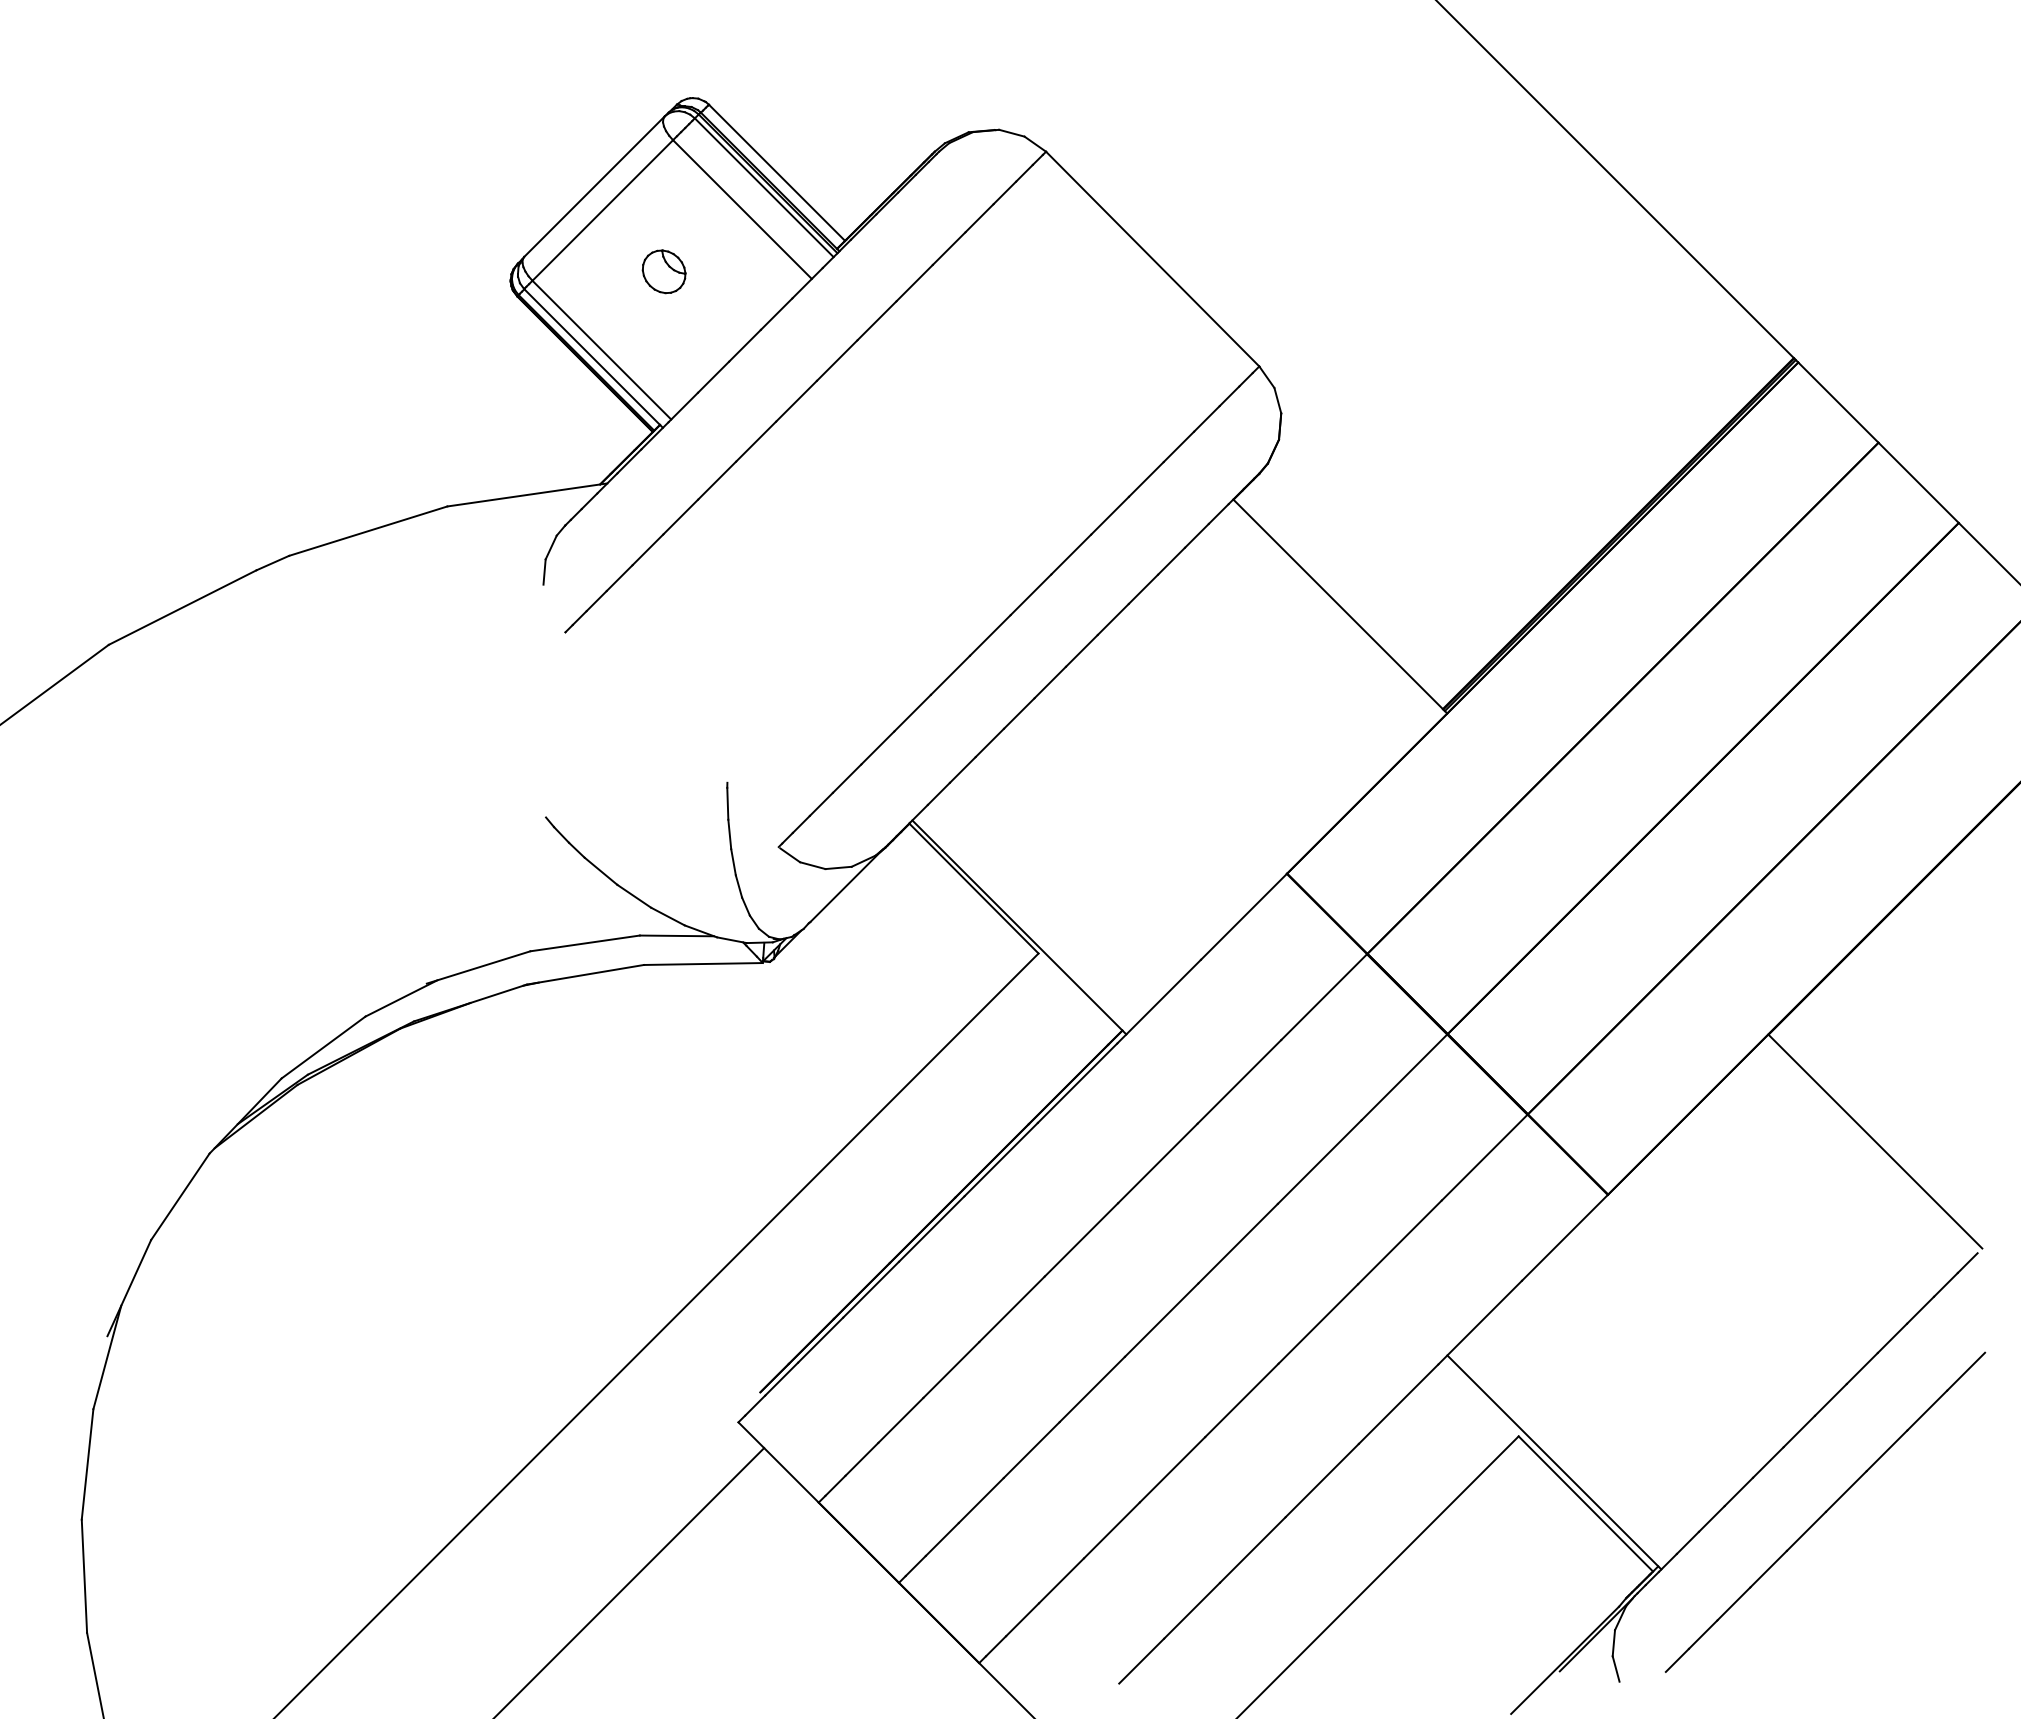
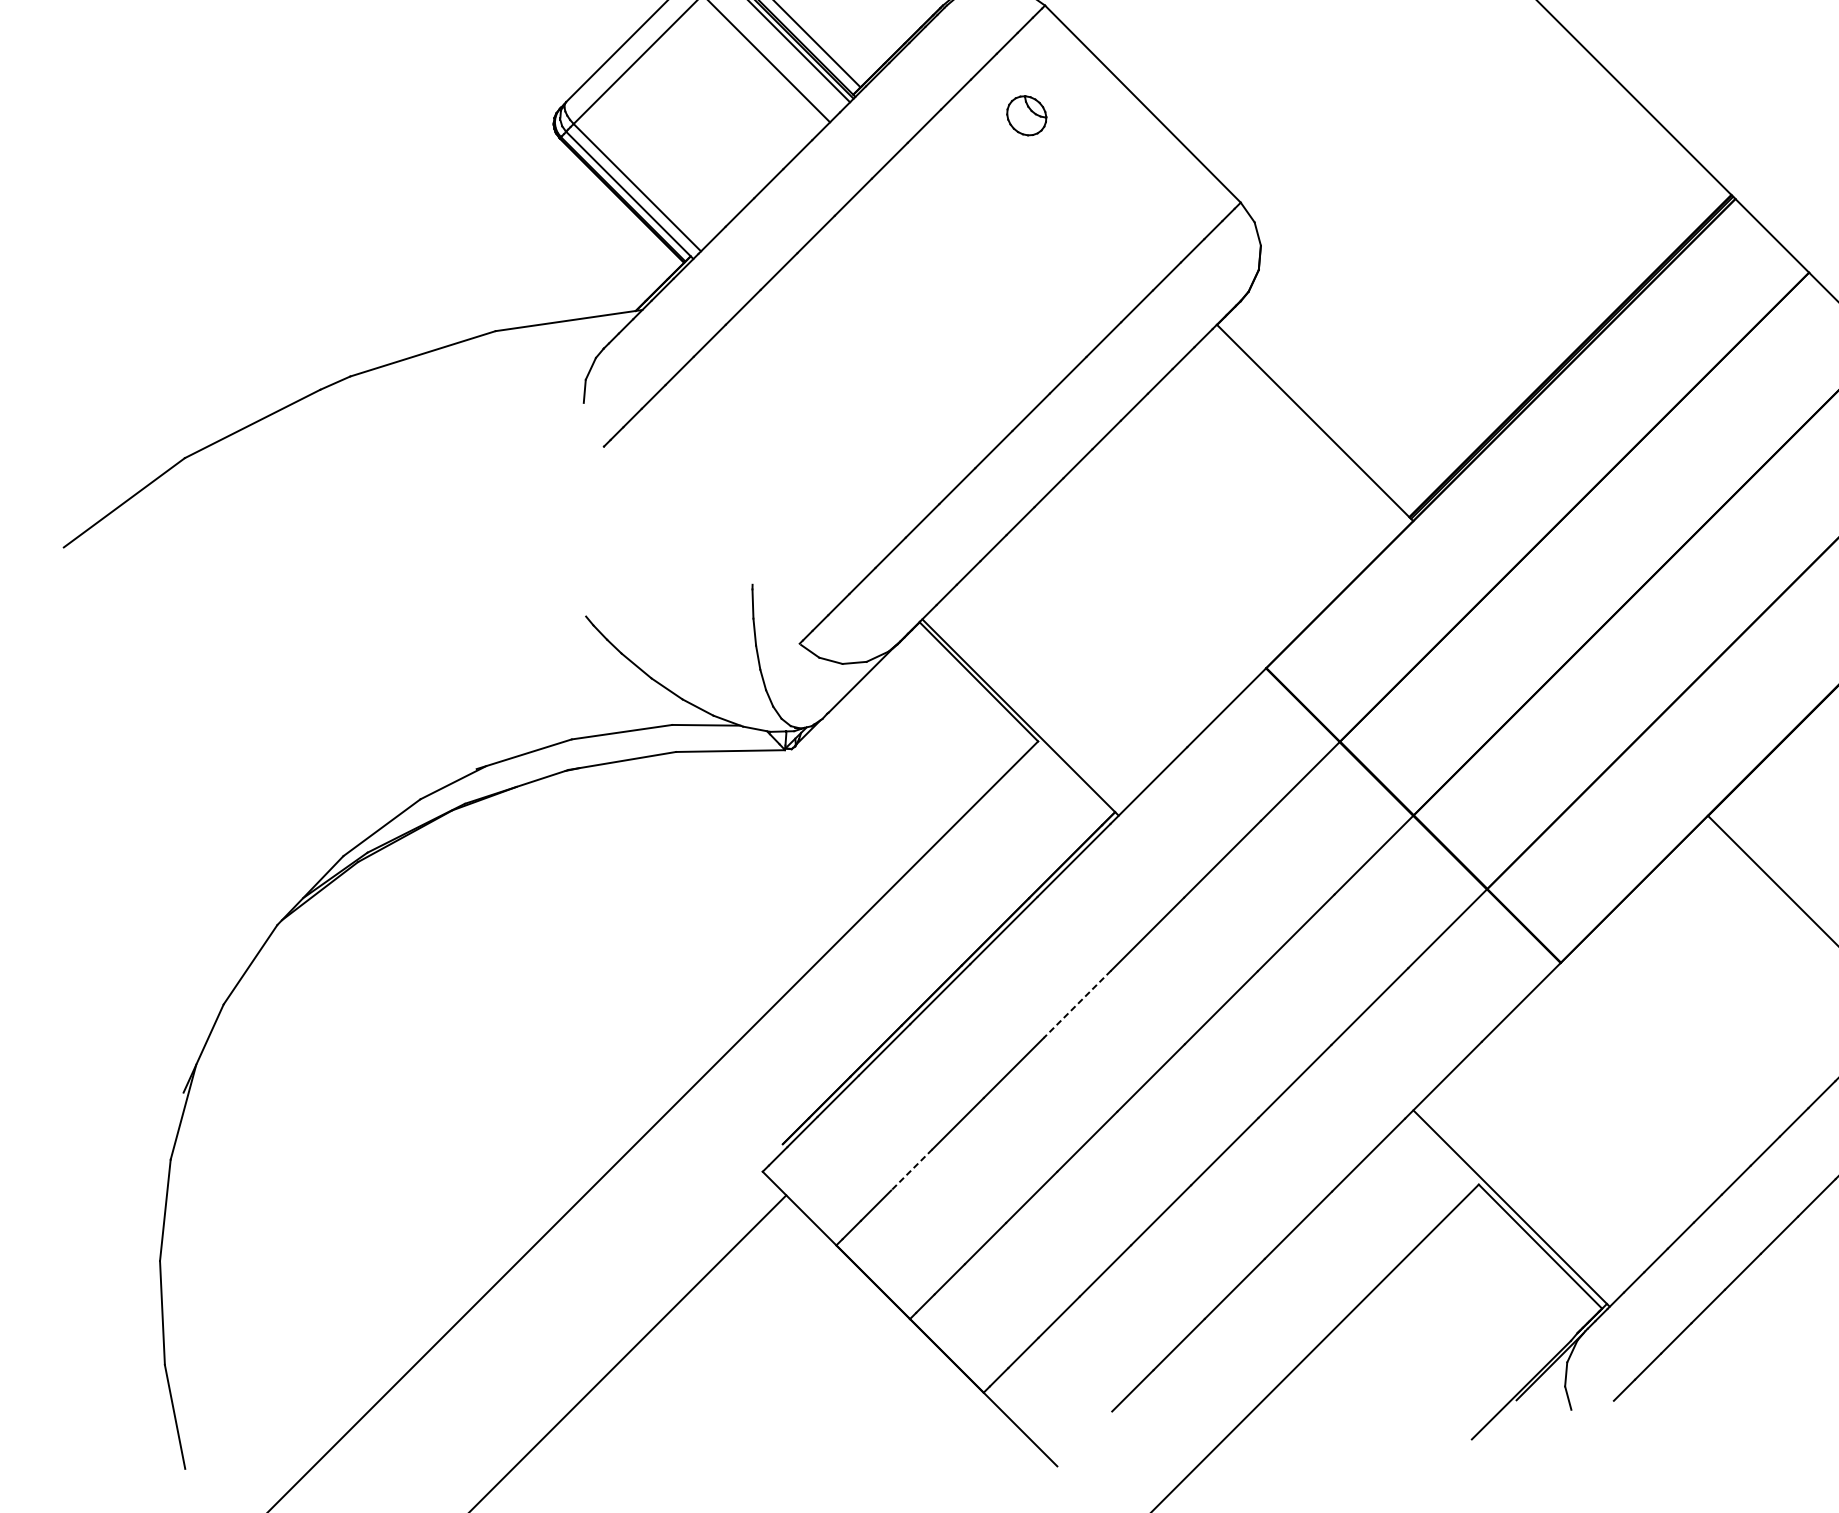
part: (663, 271) -> (1026, 115), moved
line: (1081, 1239) -> (1077, 1003), solid -> dashed
line: (900, 1420) -> (911, 1170), solid -> dashed

